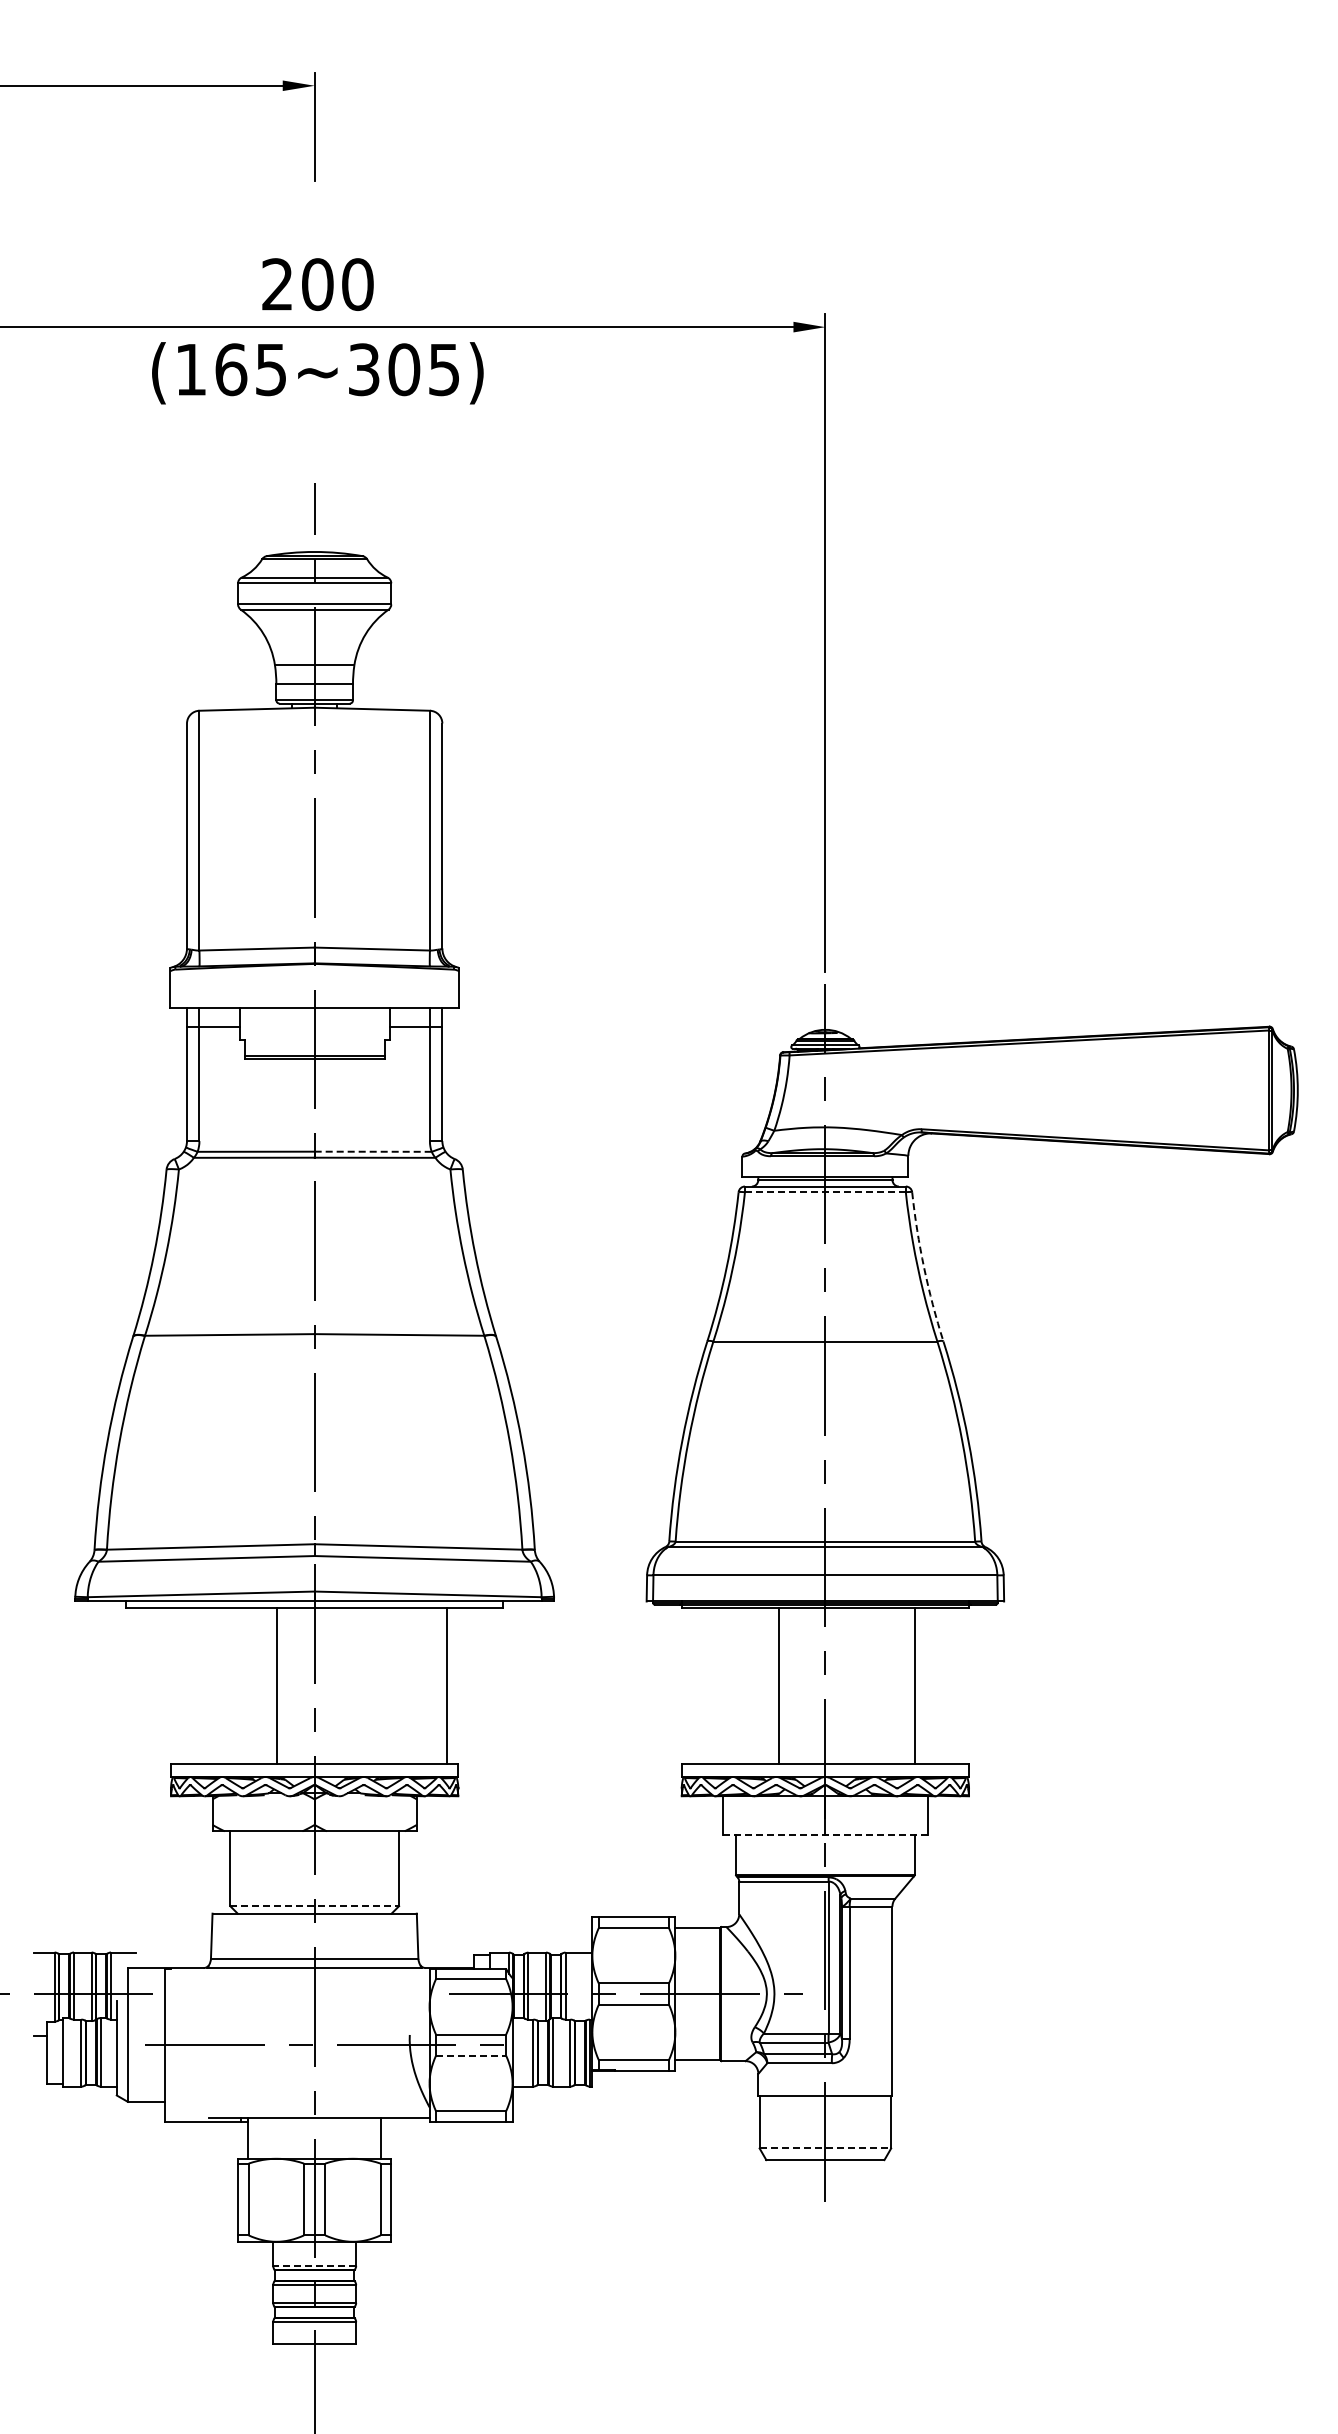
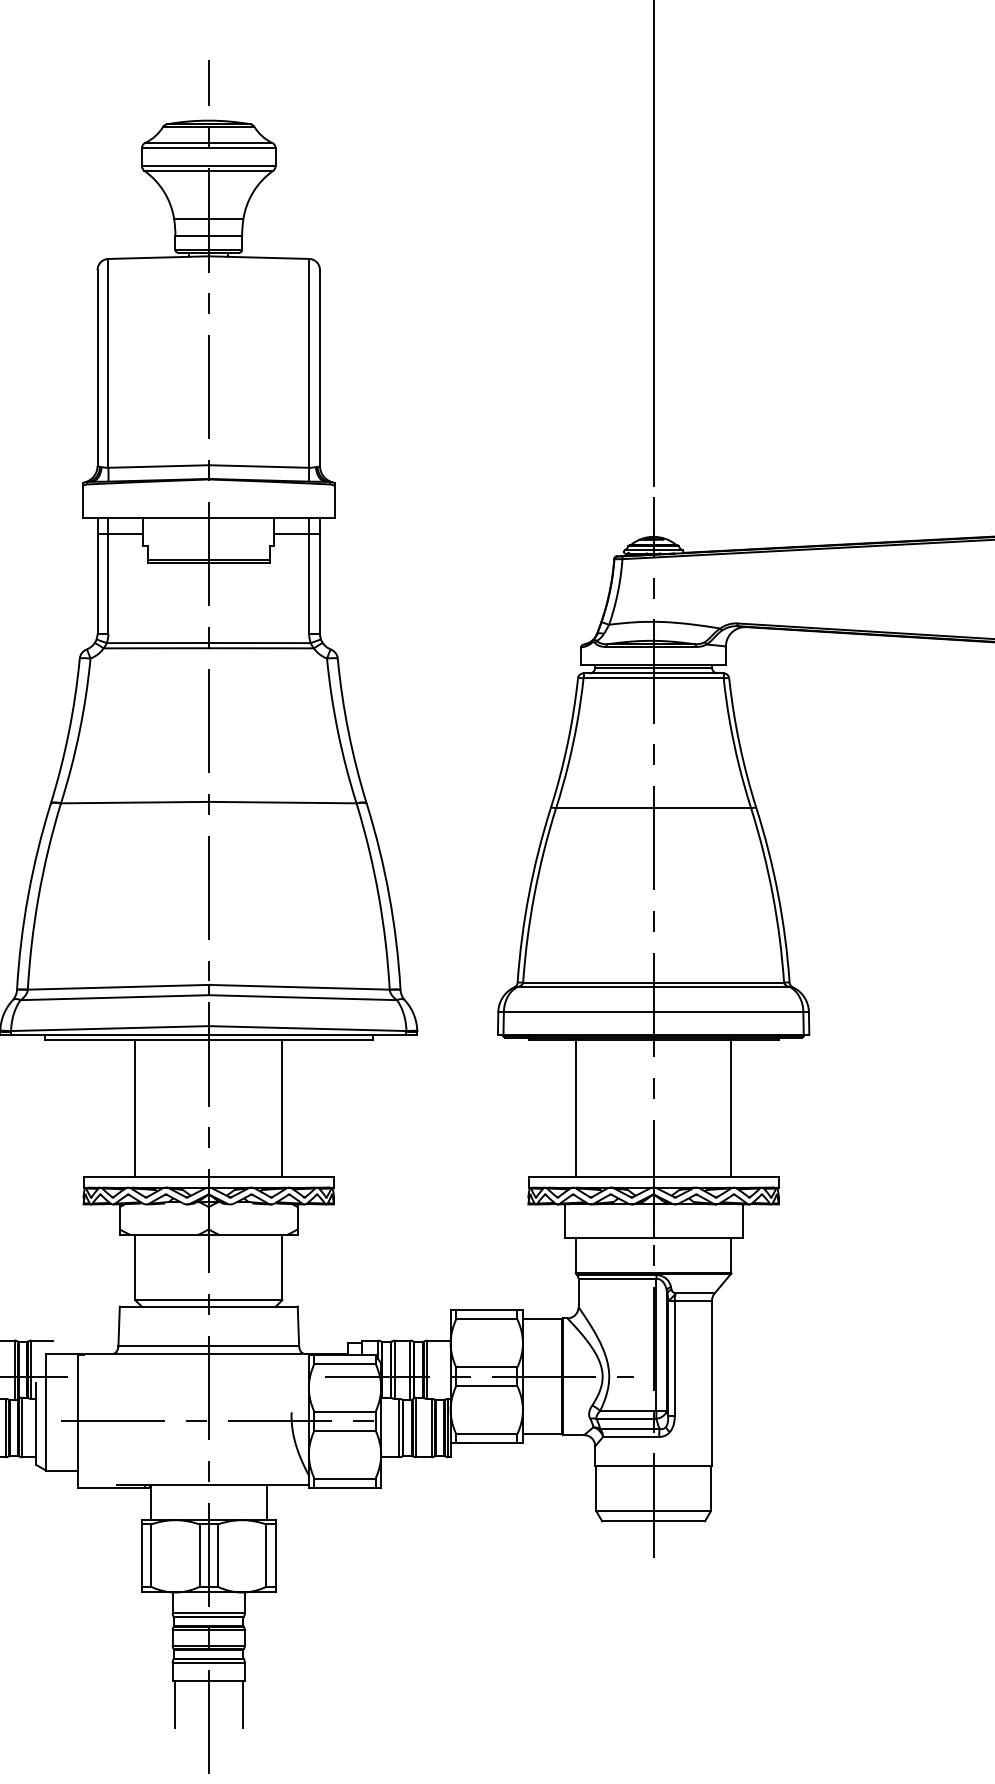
line: (373, 1151) -> (260, 642), dashed -> solid
line: (824, 1192) -> (652, 678), dashed -> solid
arc: (924, 1267) -> (739, 743), dashed -> solid
line: (277, 1685) -> (135, 1107), moved
line: (447, 1685) -> (282, 1107), moved
line: (779, 1685) -> (576, 1107), moved
line: (824, 1834) -> (652, 1237), dashed -> solid
line: (315, 1906) -> (209, 1300), dashed -> solid
line: (471, 2055) -> (345, 1430), dashed -> solid
line: (825, 2148) -> (653, 1511), dashed -> solid
line: (314, 2265) -> (208, 1613), dashed -> solid
line: (275, 2369) -> (174, 1703), added
line: (353, 2370) -> (242, 1704), added

